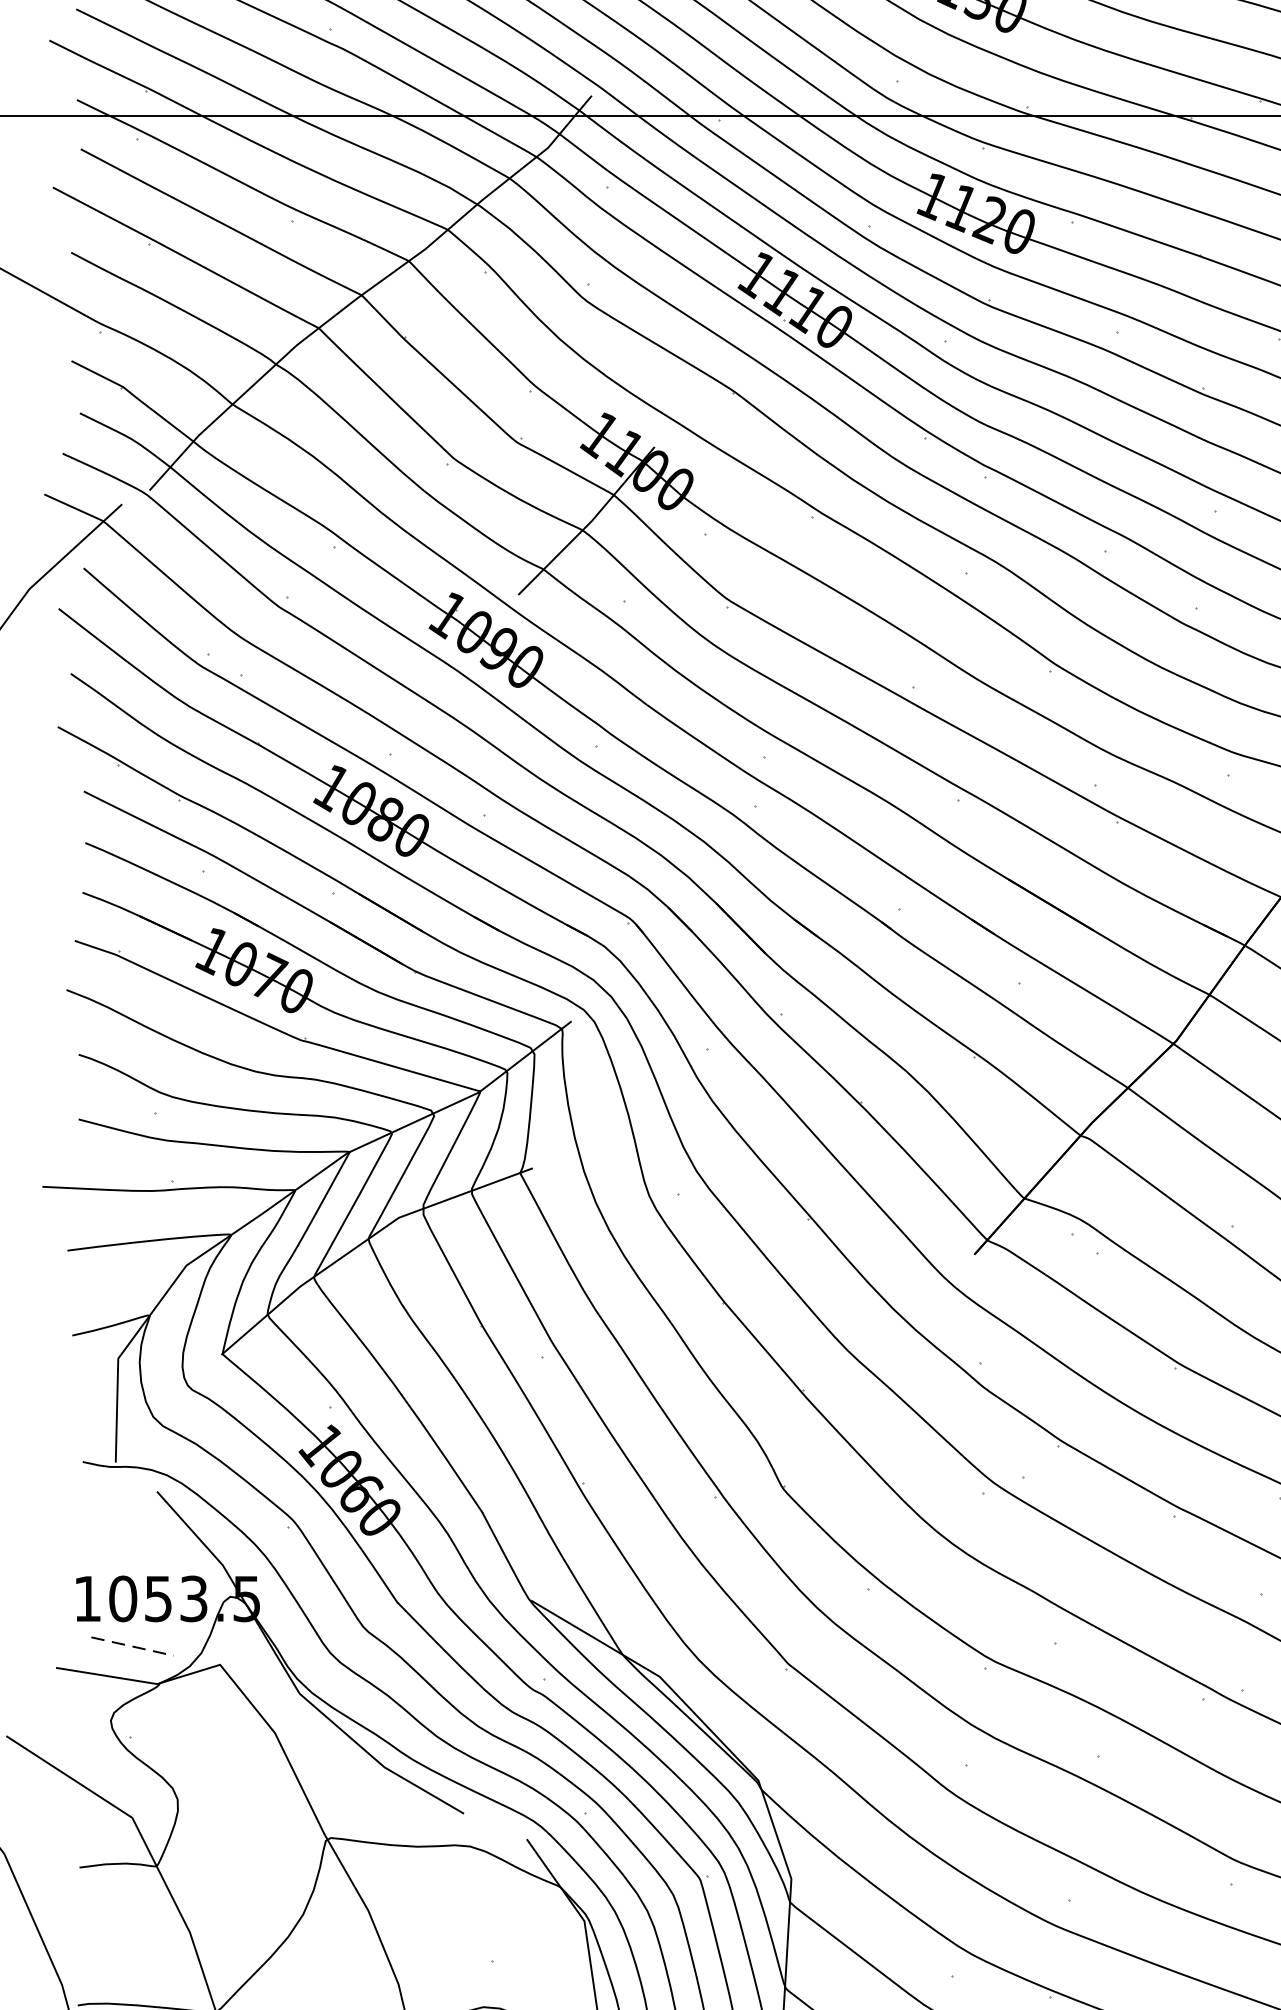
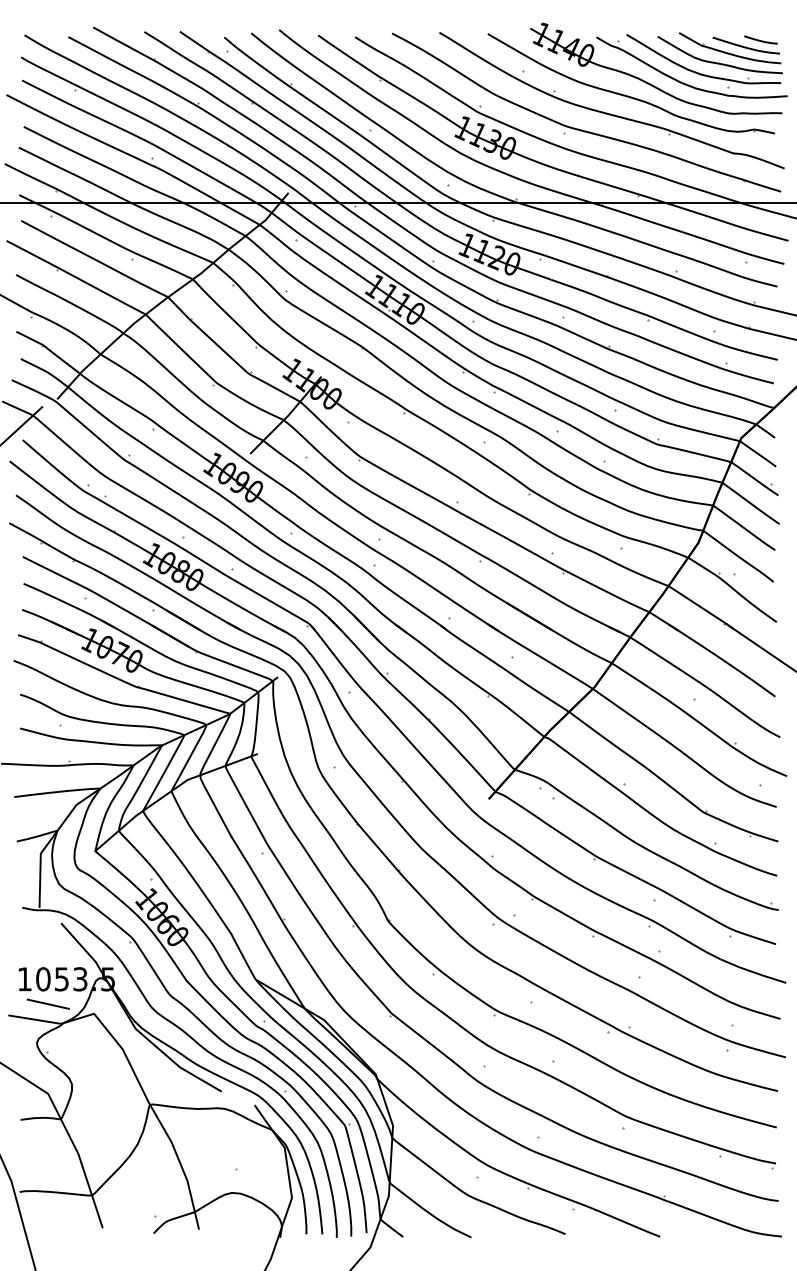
line: (132, 1647) -> (48, 1004), dashed -> solid

